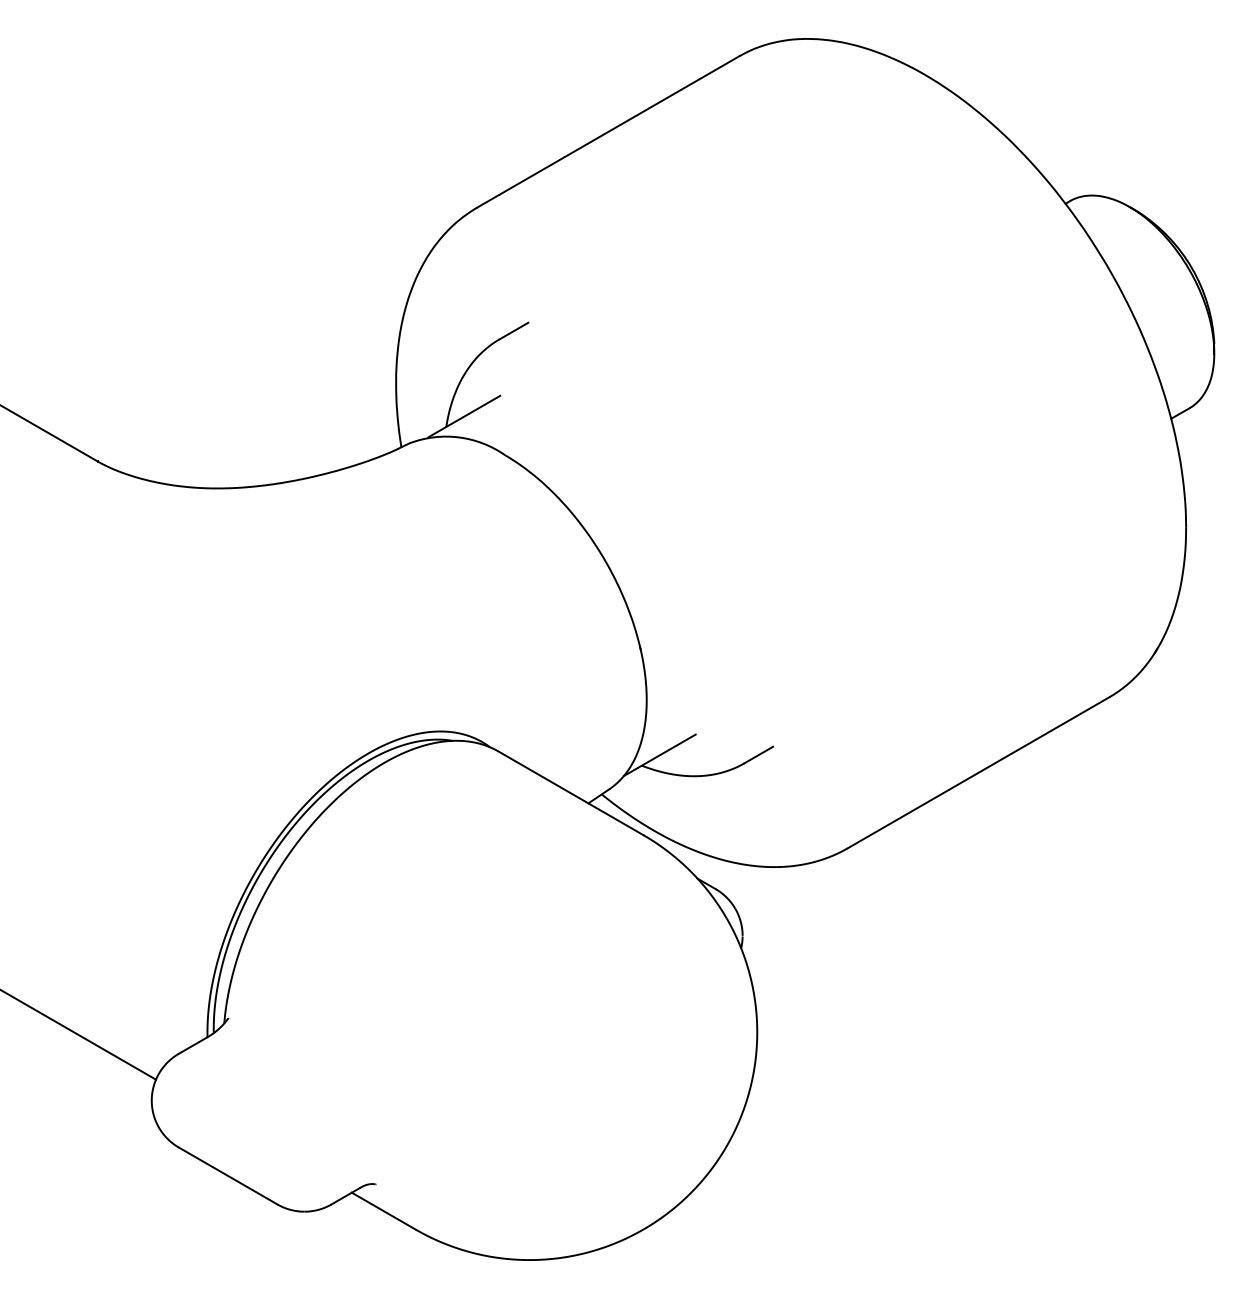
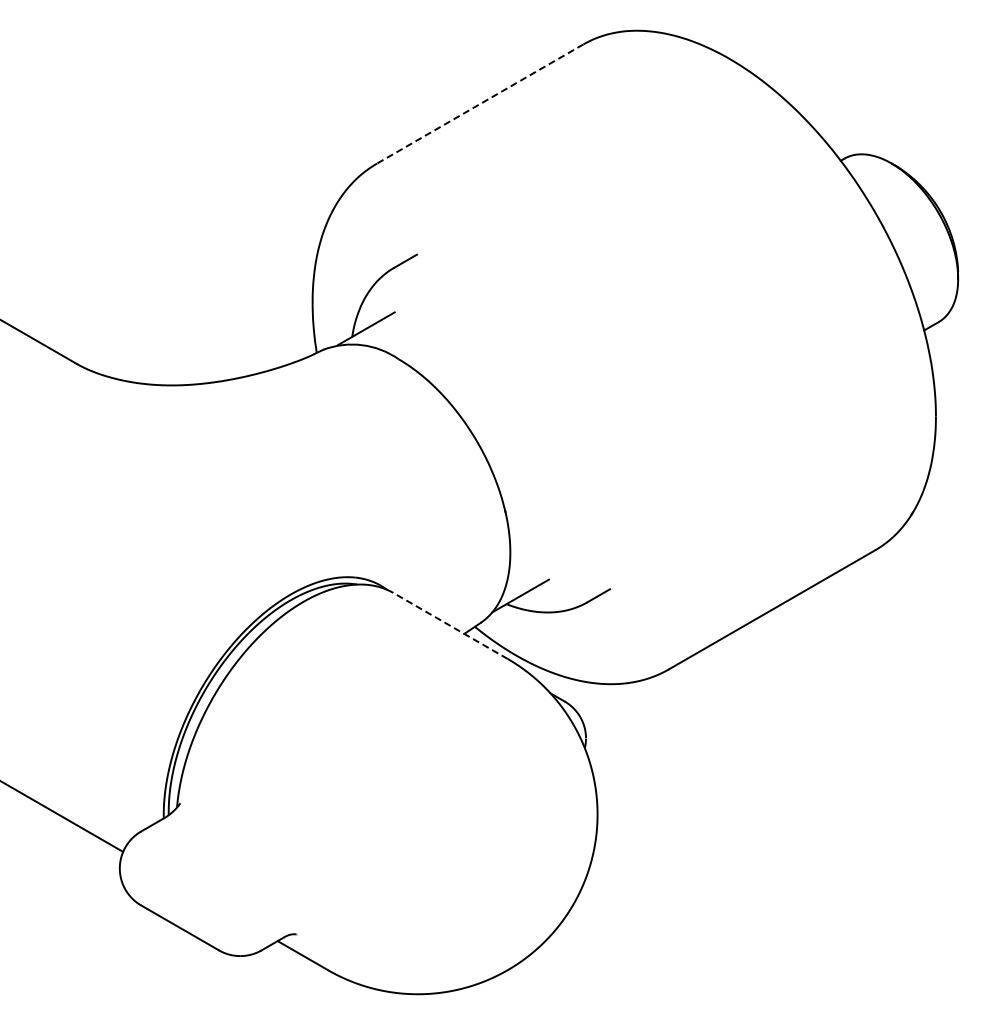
line: (607, 132) -> (479, 104), solid -> dashed
line: (570, 792) -> (450, 625), solid -> dashed

